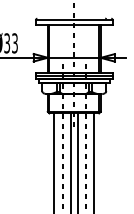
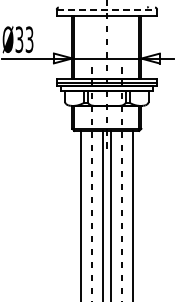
line: (74, 20) -> (107, 9), solid -> dashed

